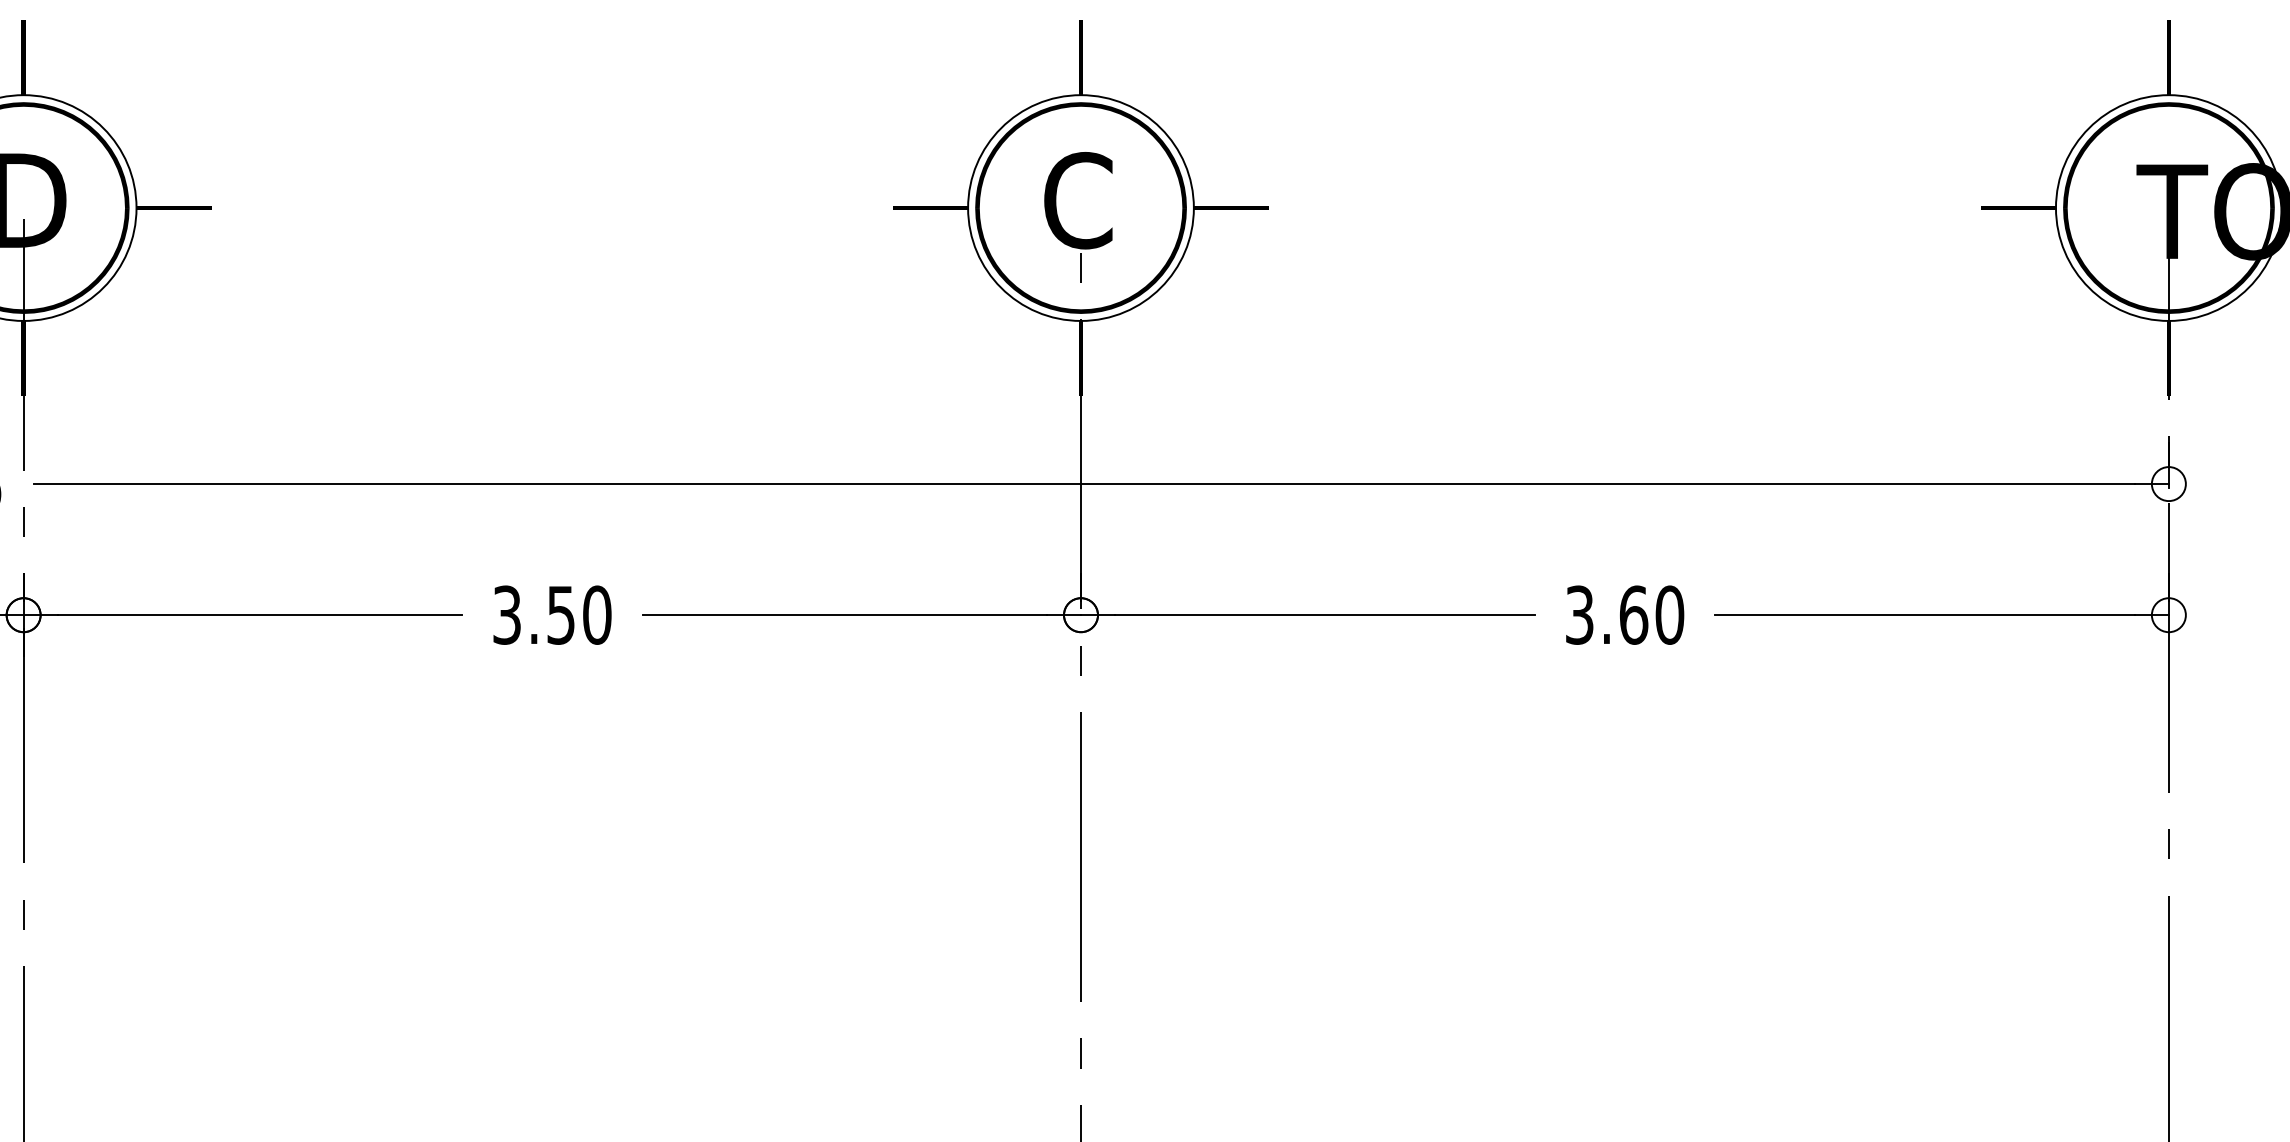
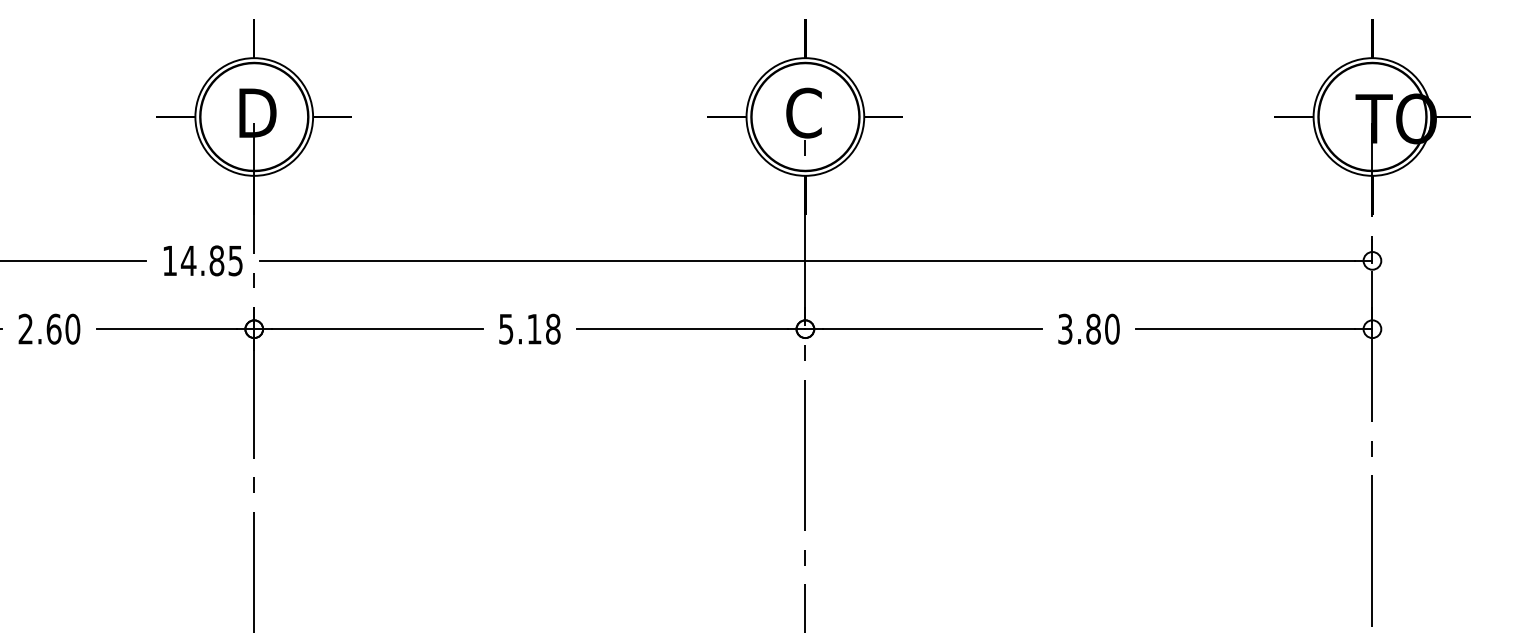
text: (551, 613) -> (529, 328), 3.50 -> 5.18
text: (1633, 613) -> (1093, 328), 3.60 -> 3.80

